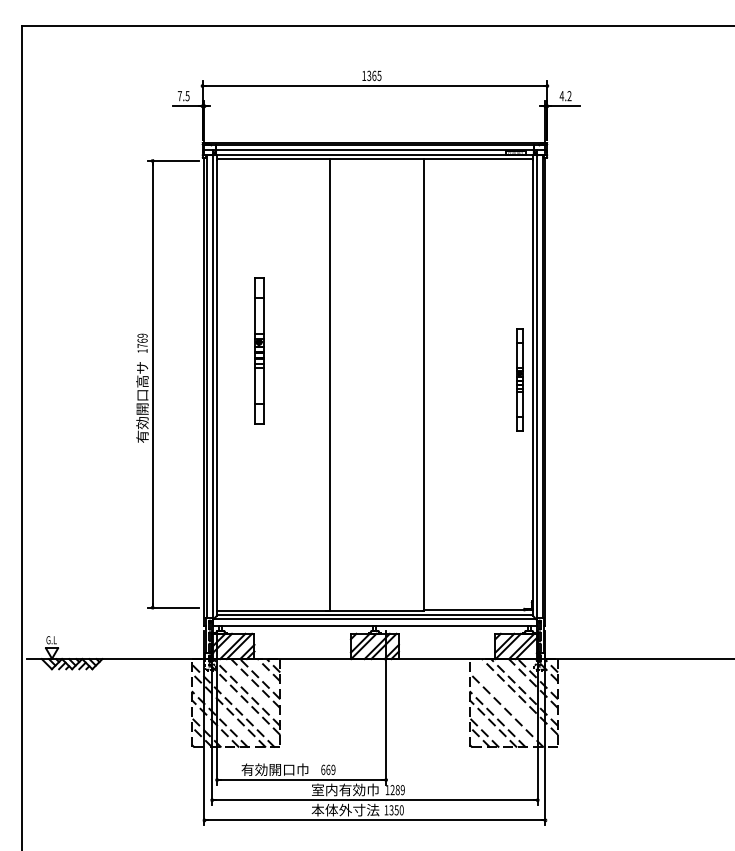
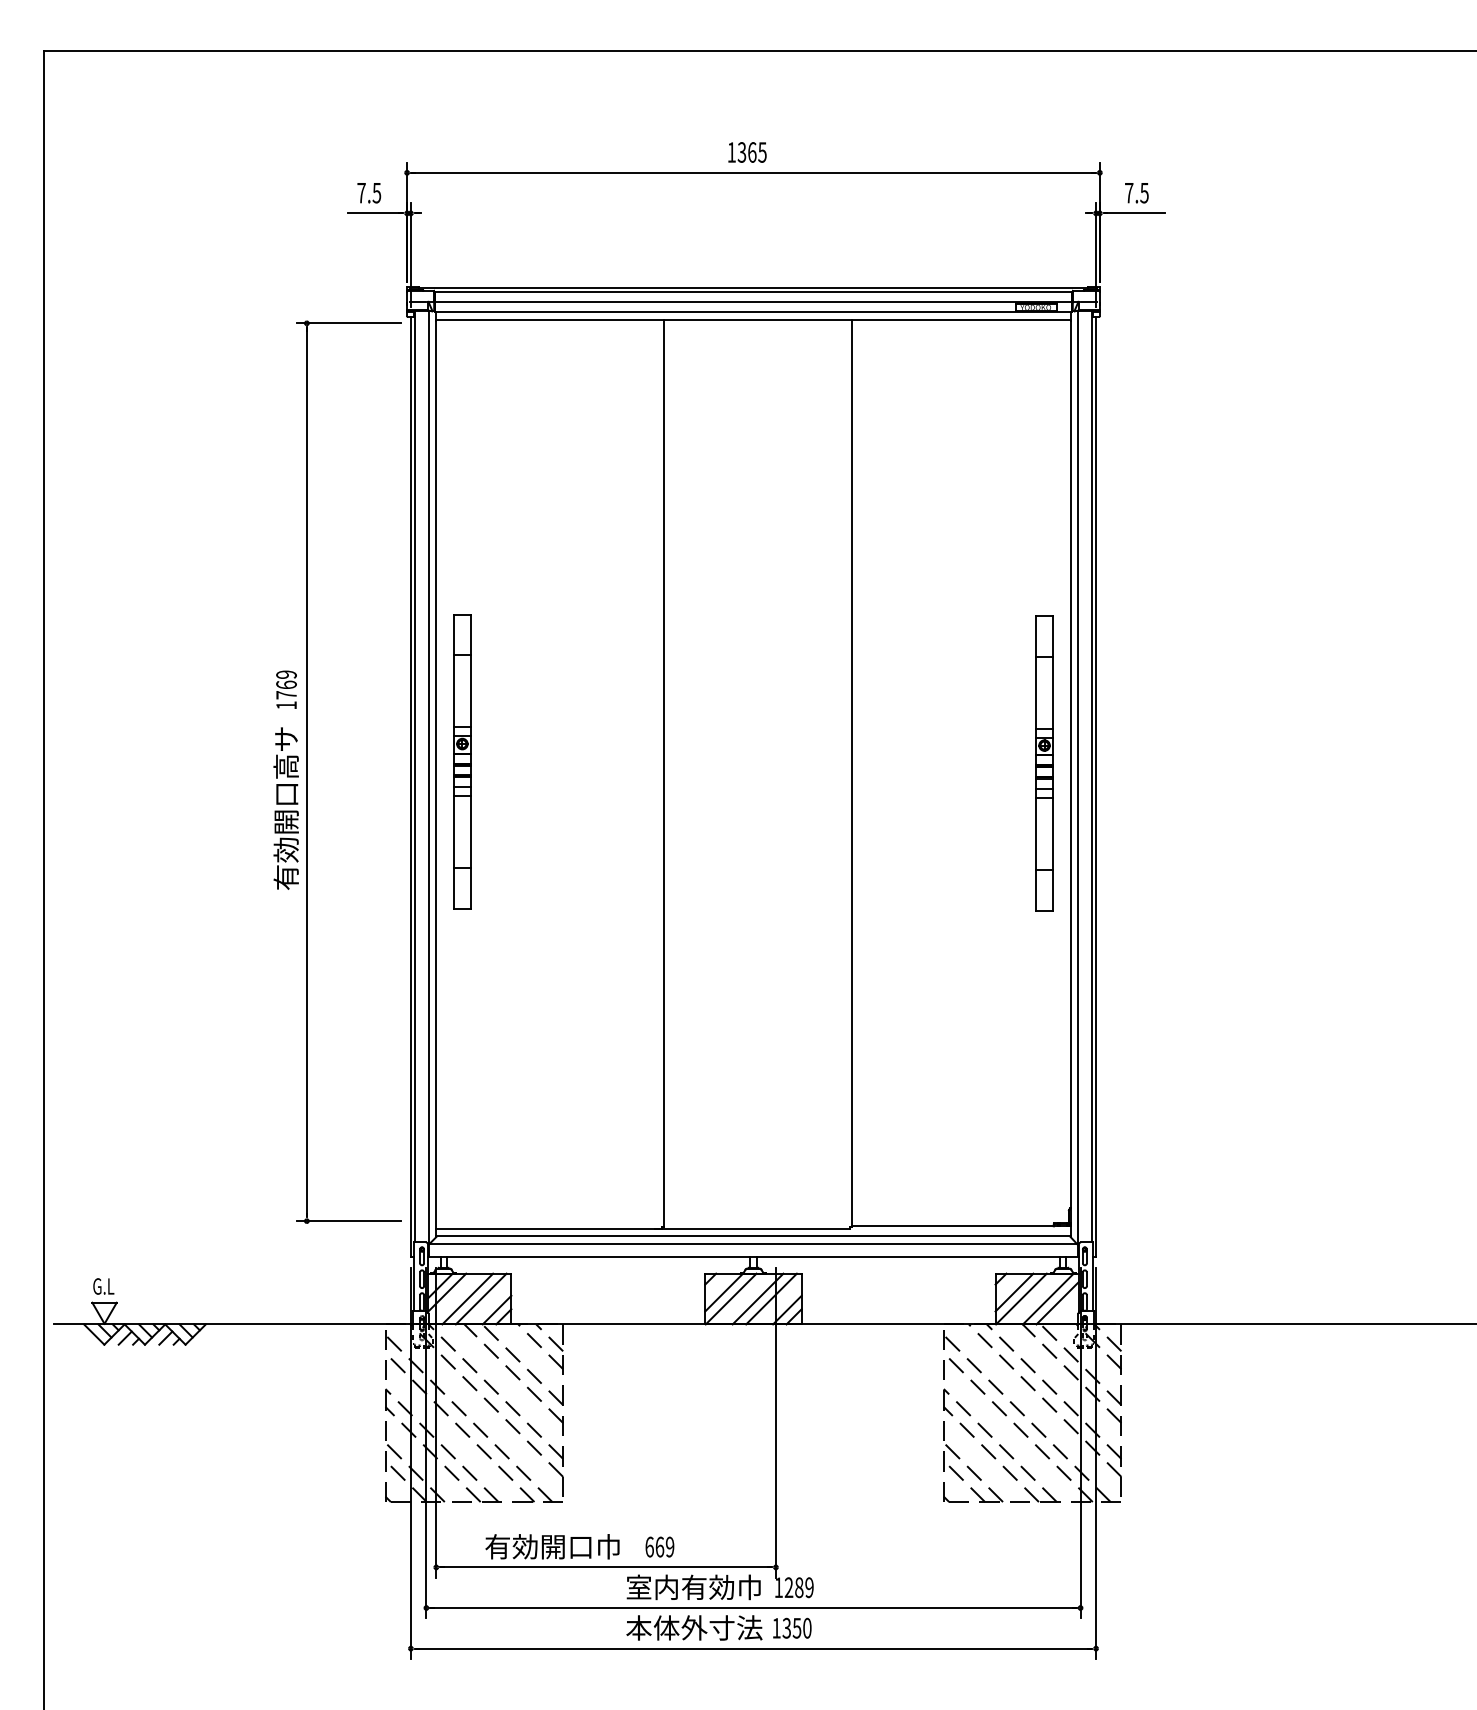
text: (565, 96) -> (1136, 193), 4.2 -> 7.5
part: (259, 350) -> (463, 760), moved
part: (519, 379) -> (1043, 762), size x1.43
line: (510, 705) -> (1025, 1417), added

